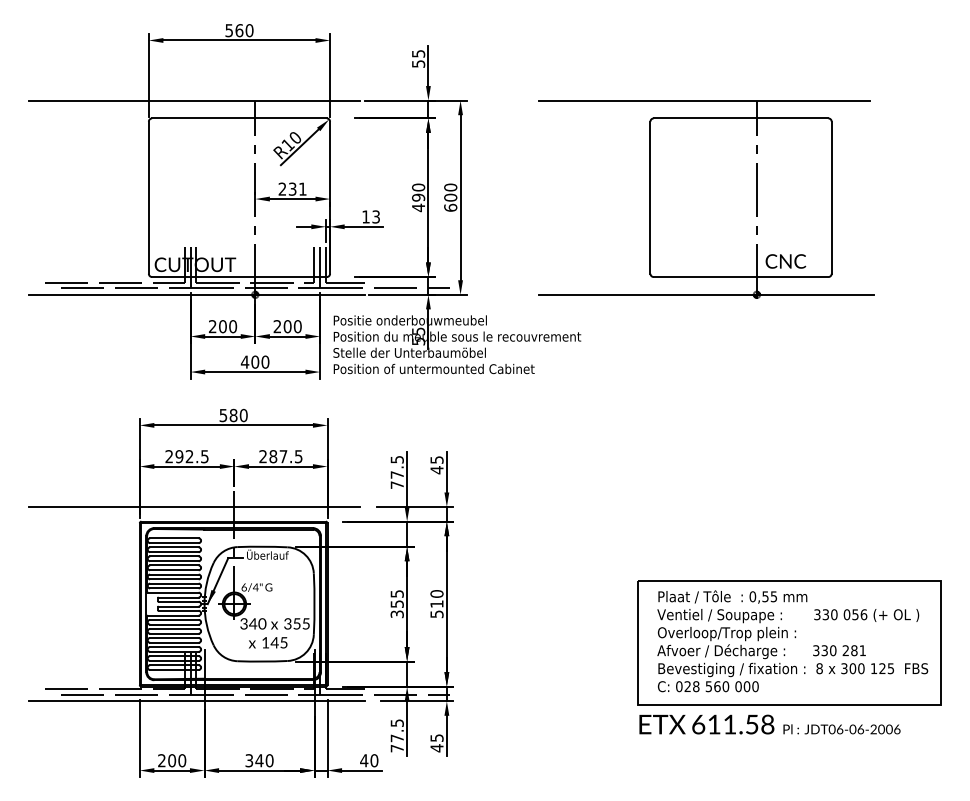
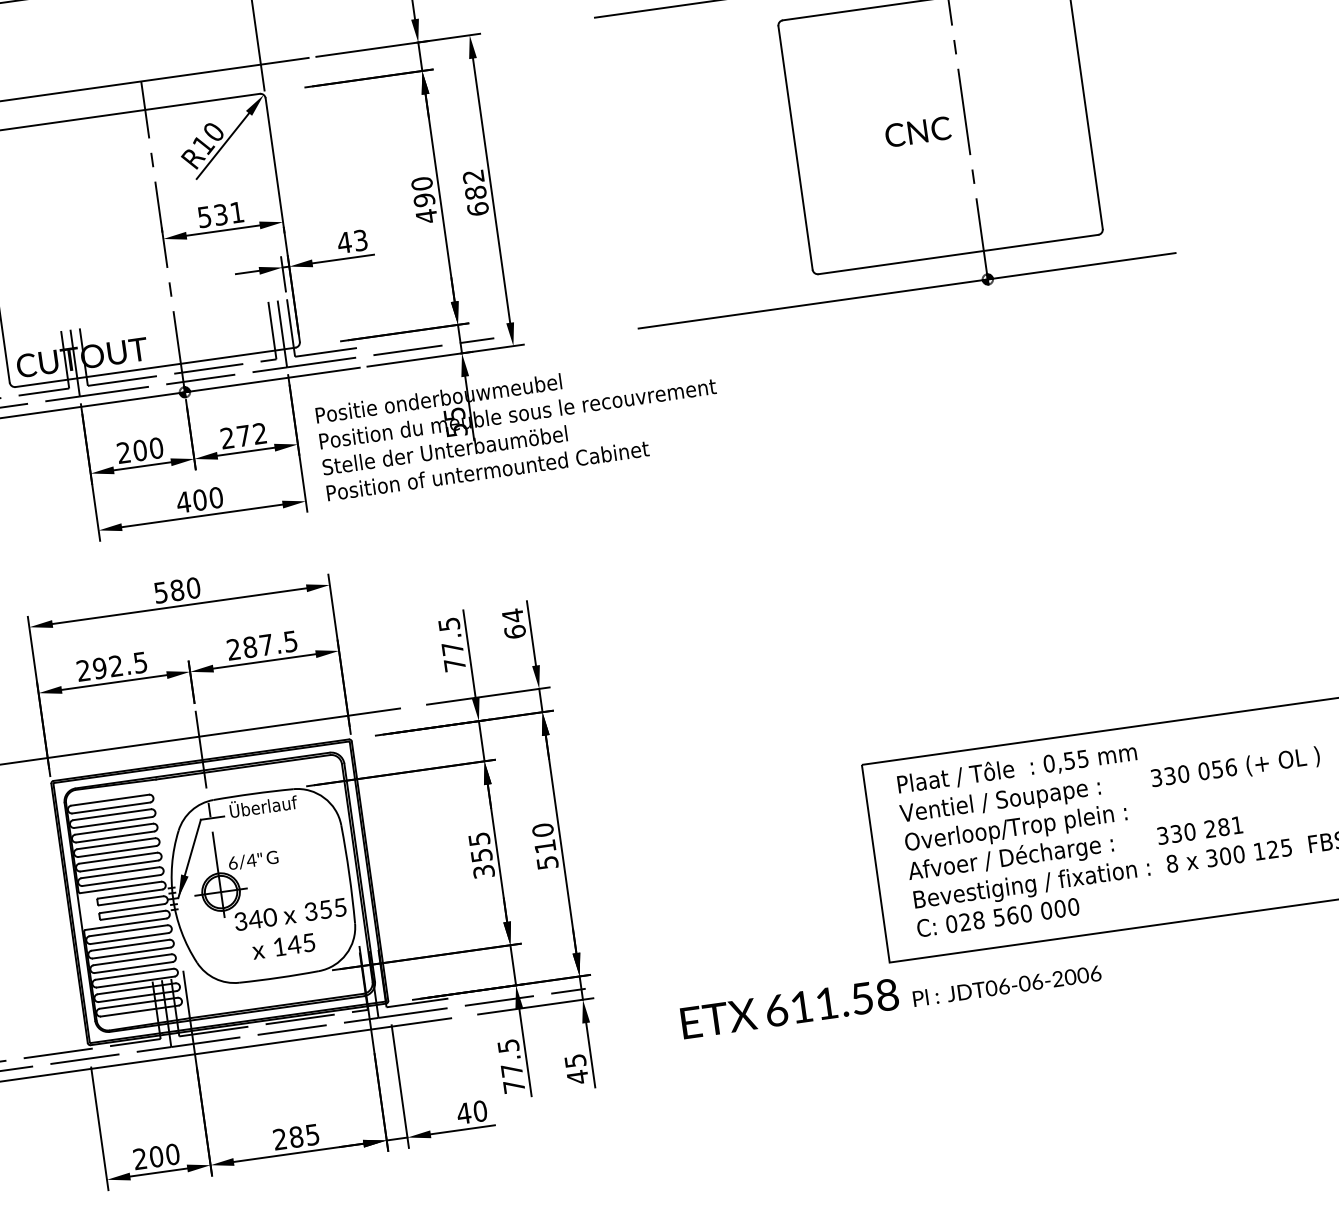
text: (282, 188) -> (204, 215), 231 -> 531
text: (450, 192) -> (474, 184), 600 -> 682
text: (365, 216) -> (343, 242), 13 -> 43
text: (785, 261) -> (917, 132), moved
text: (292, 326) -> (251, 434), 200 -> 272
text: (436, 464) -> (513, 623), 45 -> 64
text: (769, 724) -> (890, 994), moved
text: (259, 760) -> (296, 1136), 340 -> 285

